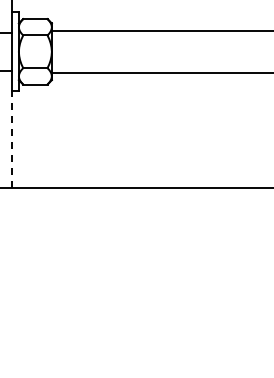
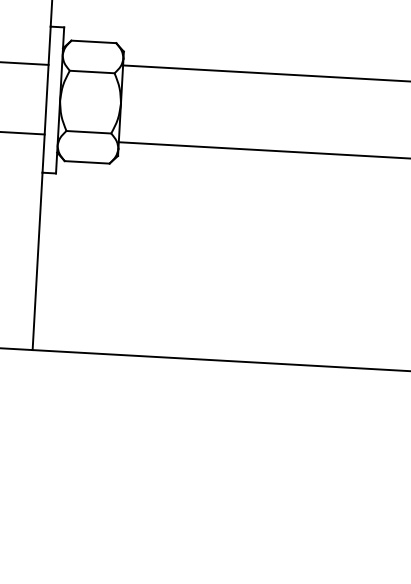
line: (11, 139) -> (37, 261), dashed -> solid

